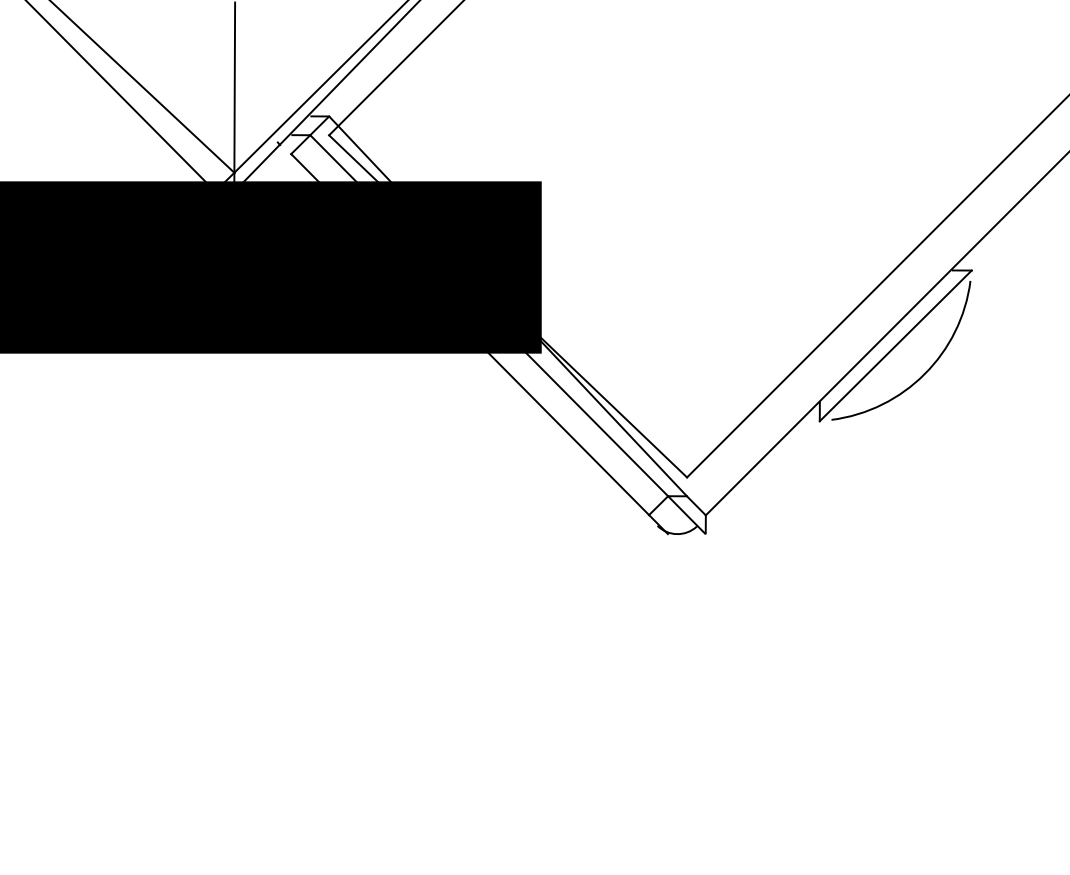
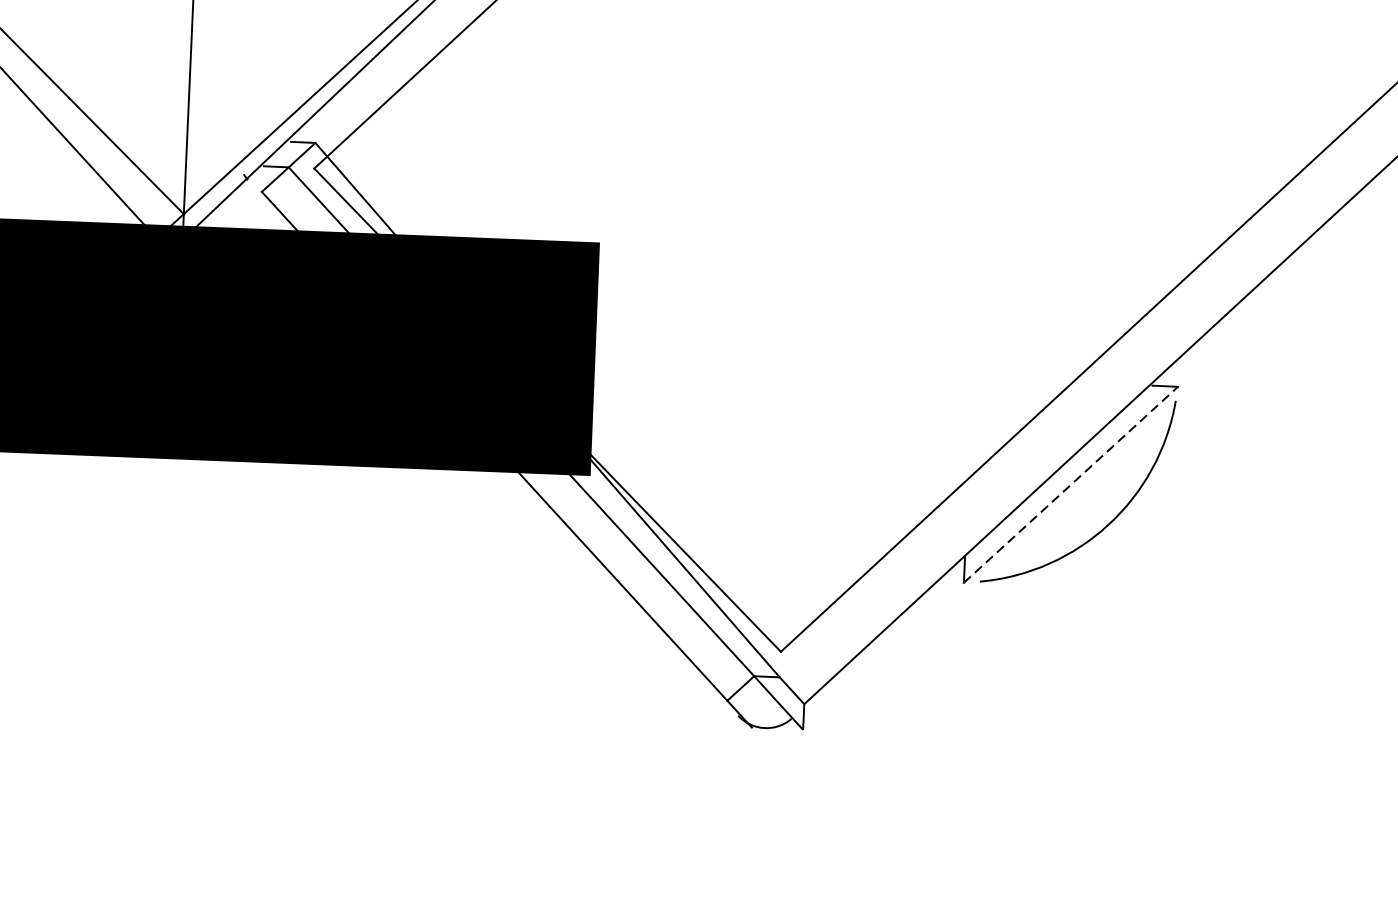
line: (895, 345) -> (1070, 484), solid -> dashed

